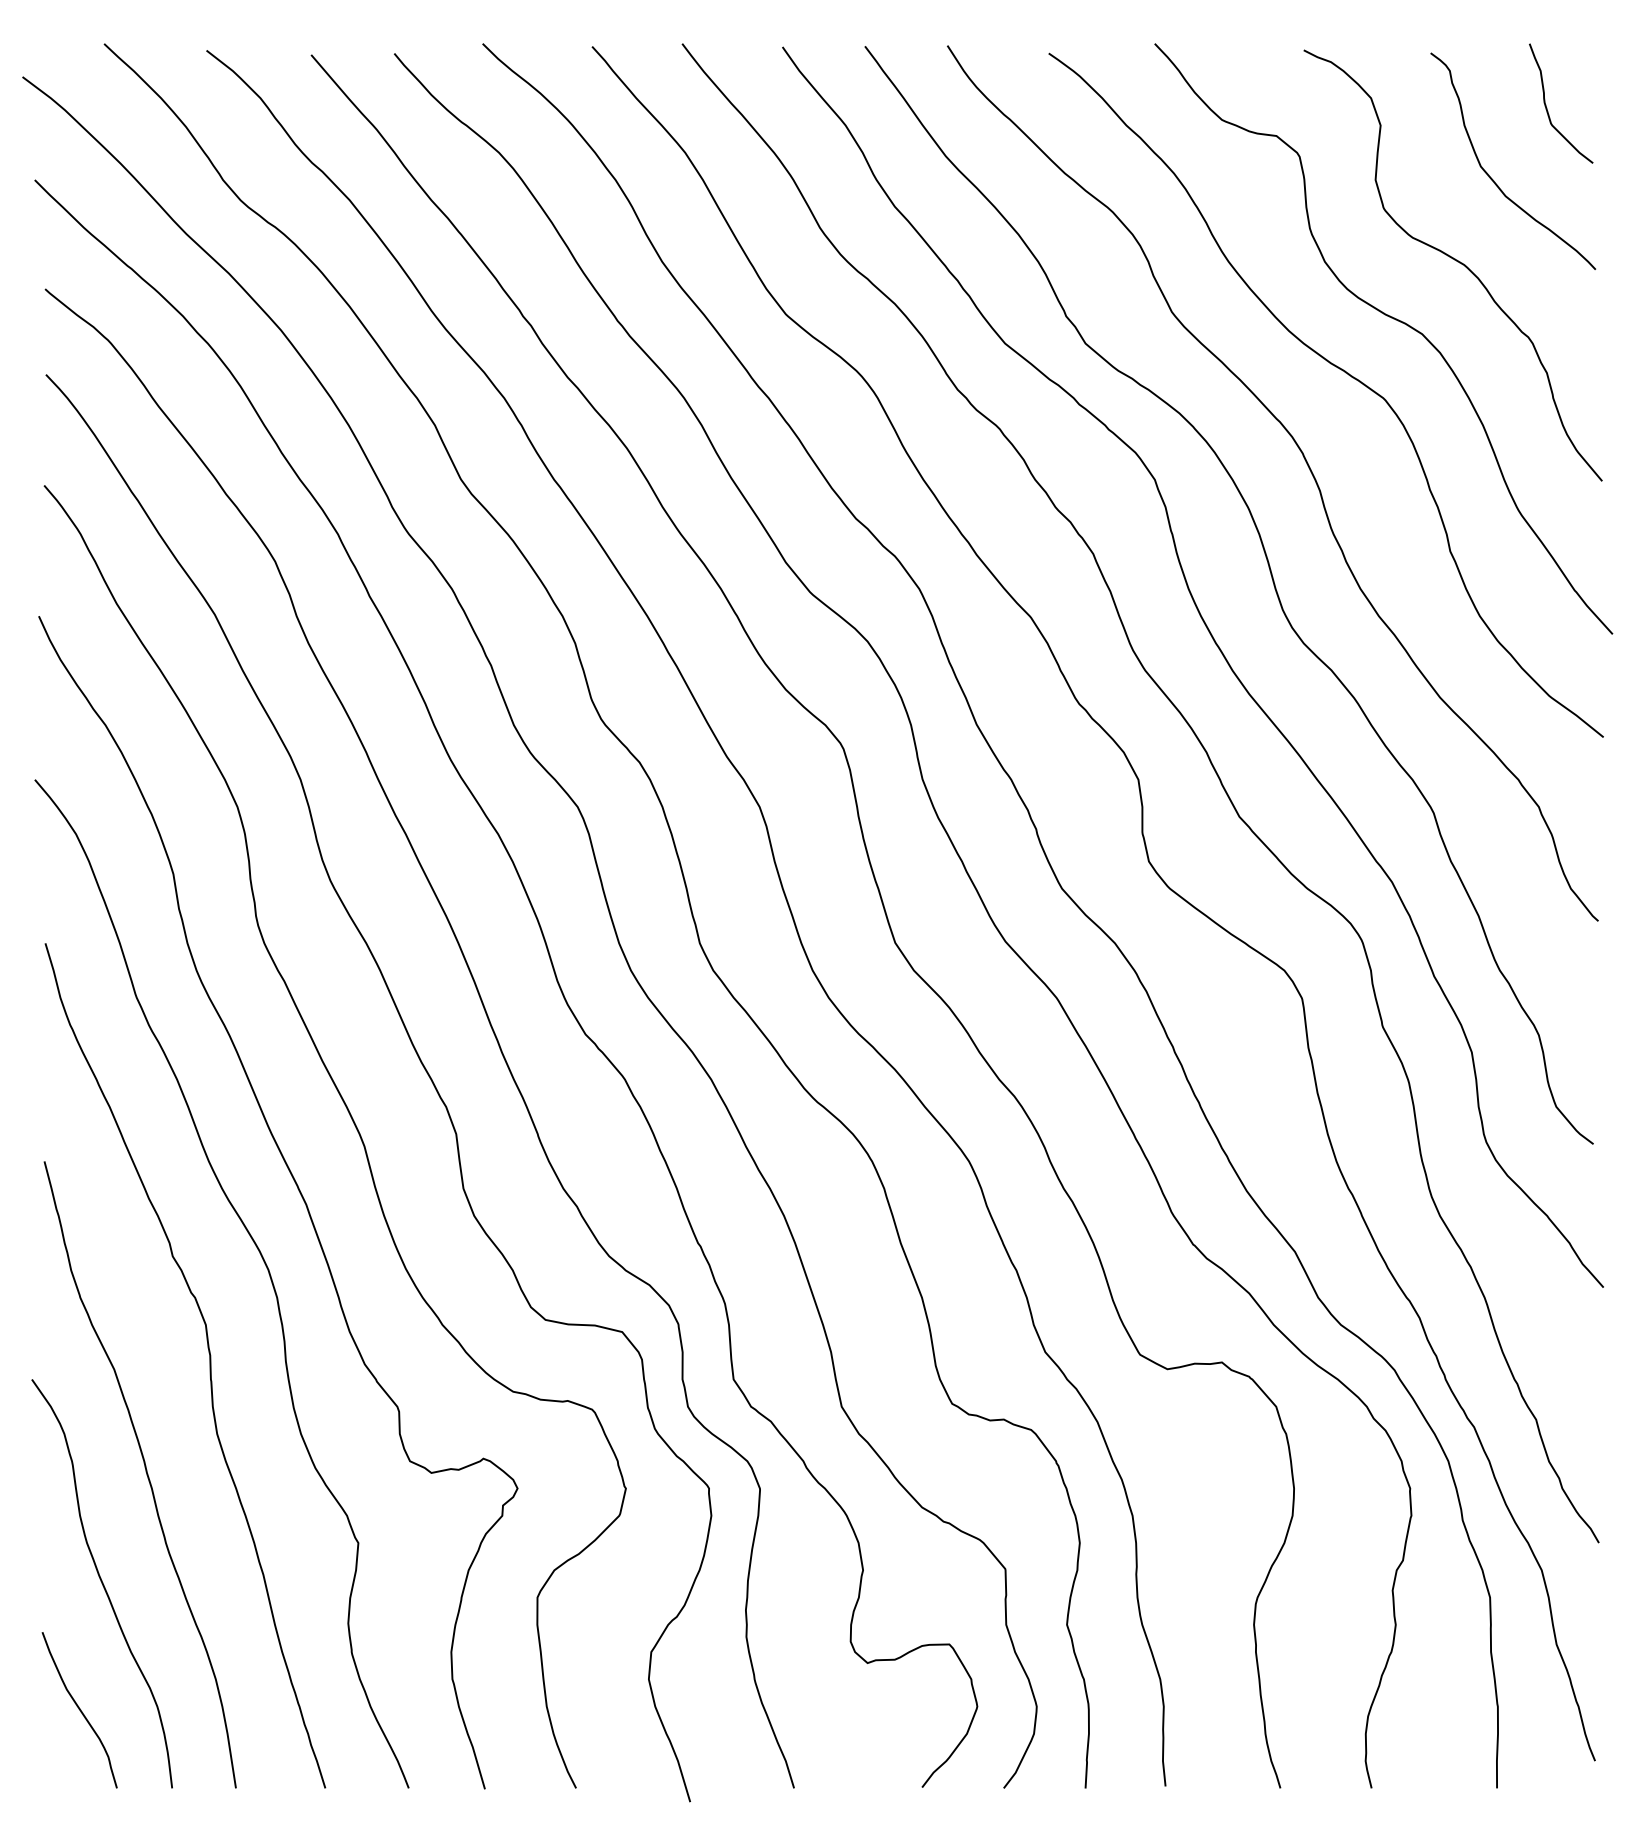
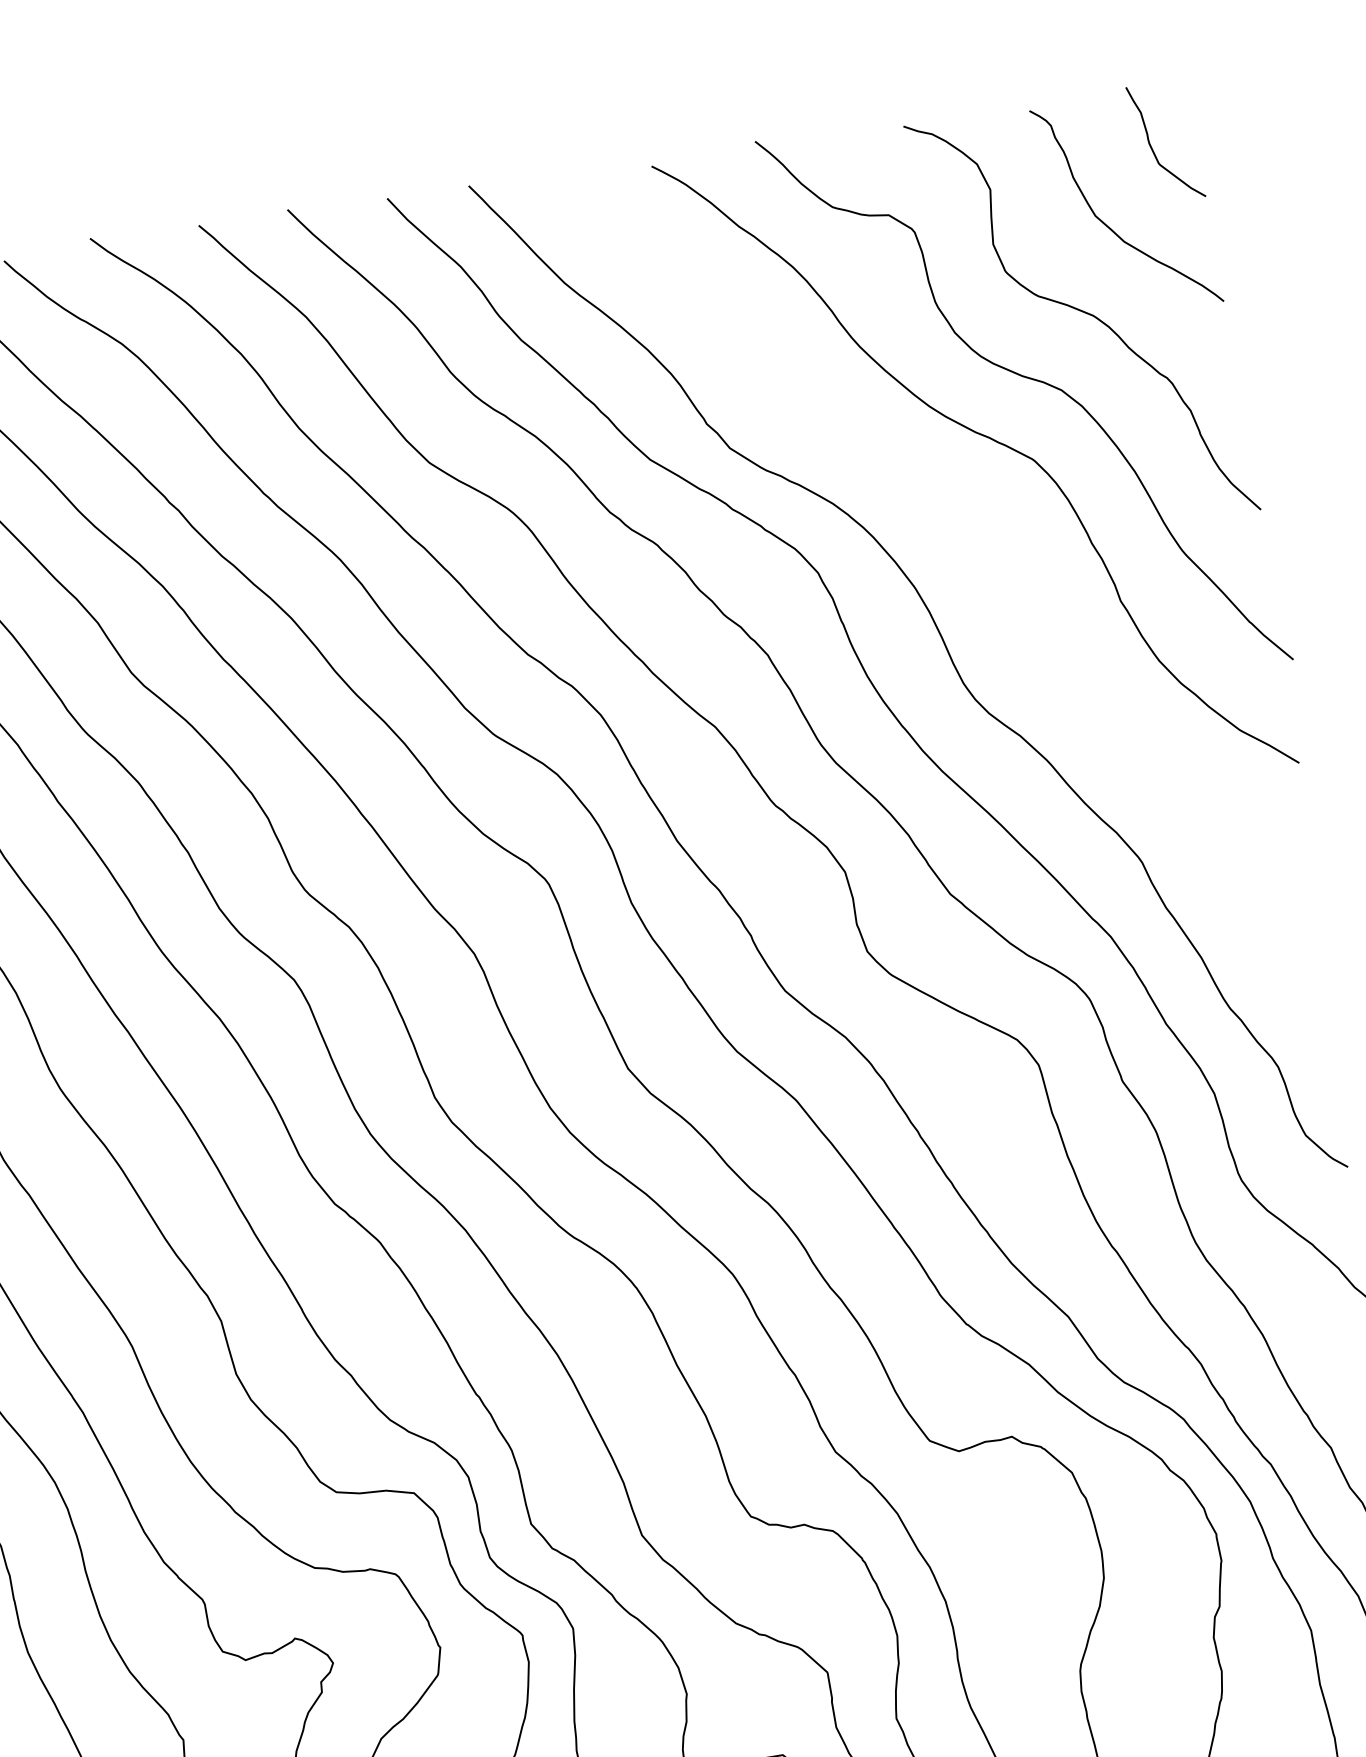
curve: (1307, 466) -> (967, 537), removed

